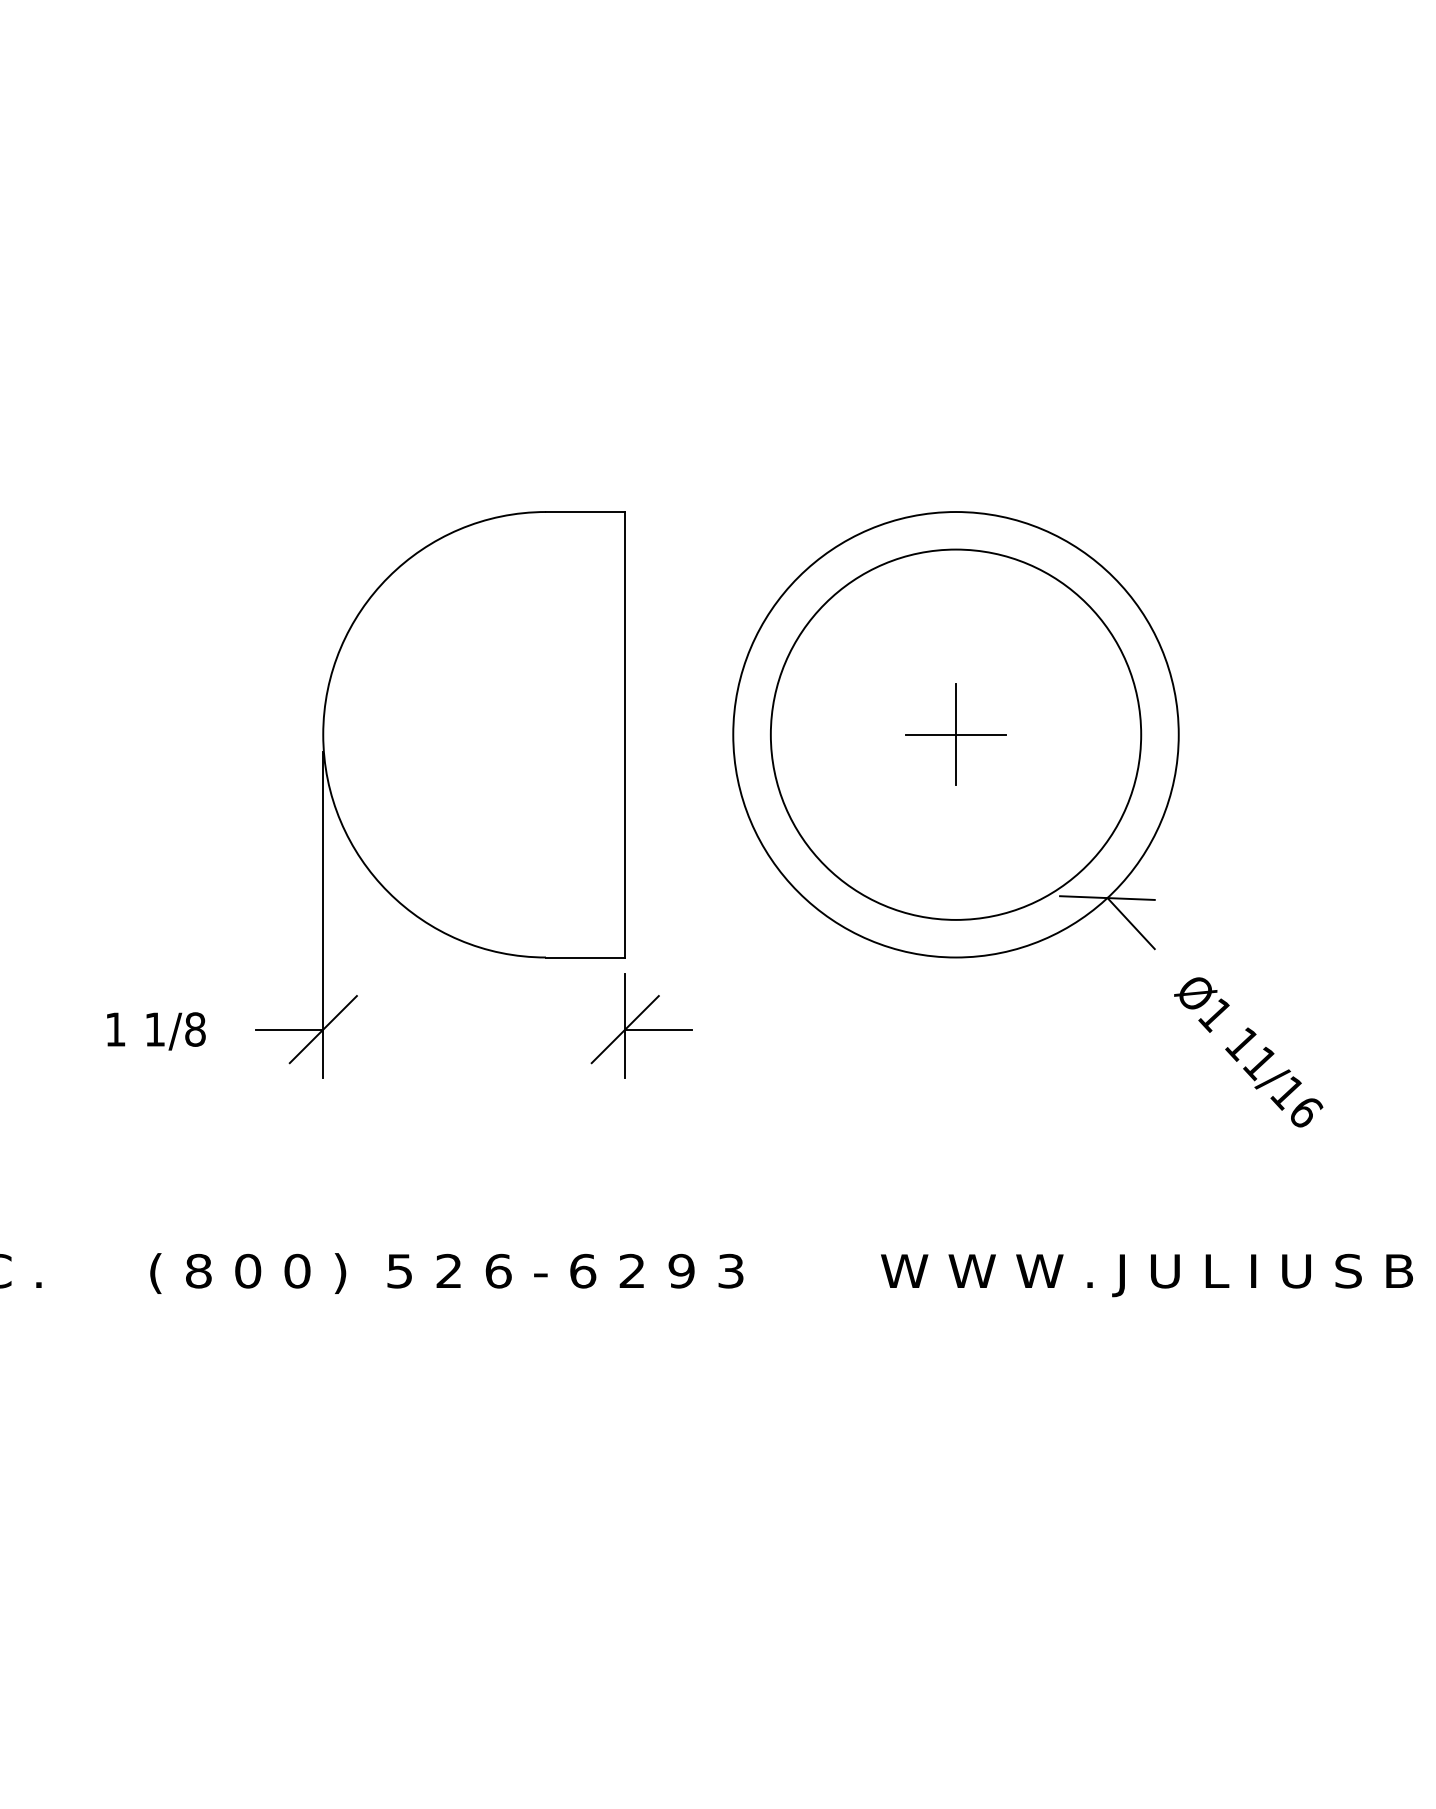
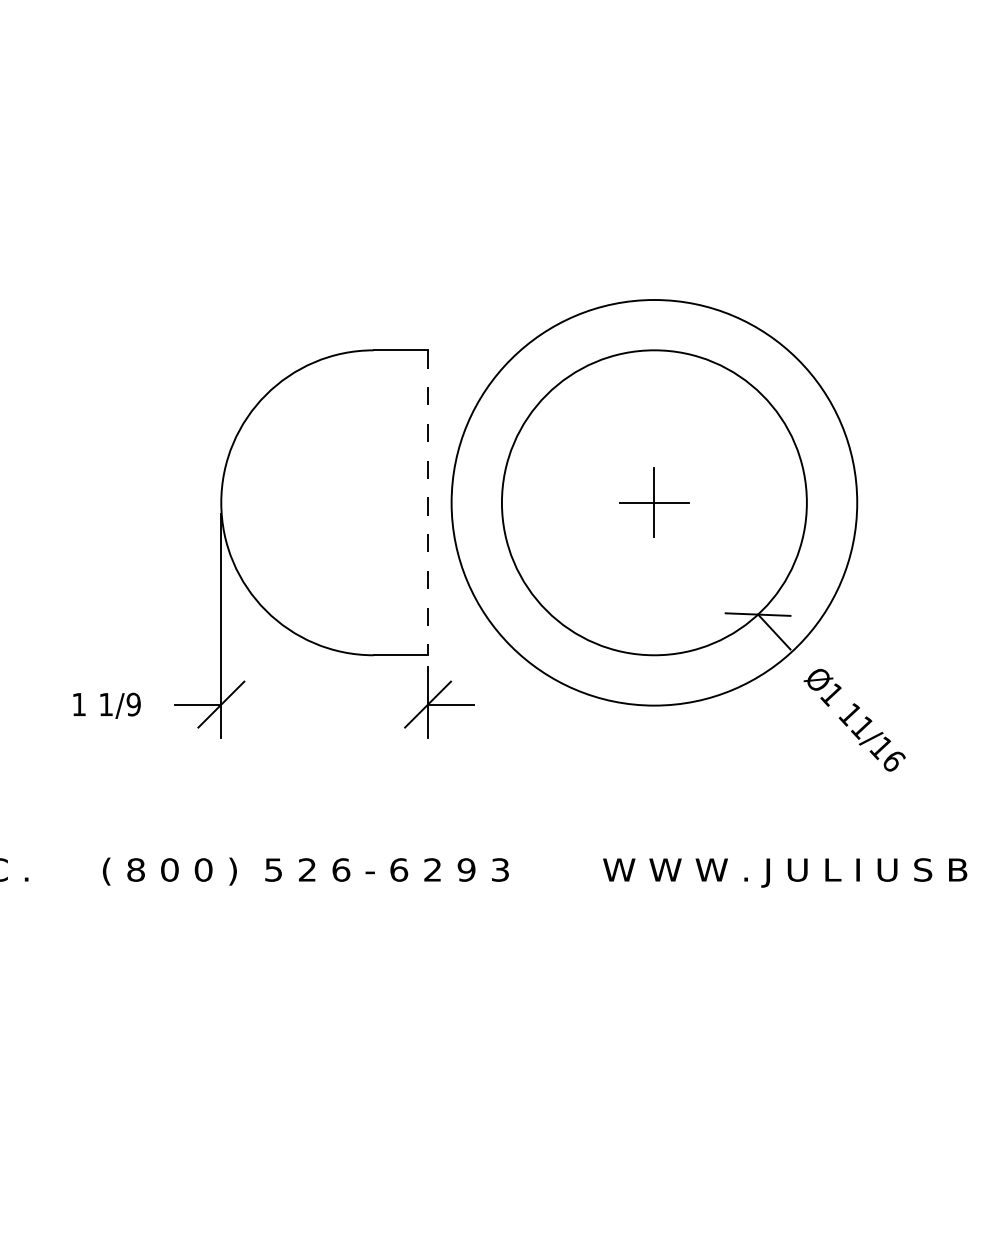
circle: (956, 734) -> (654, 502), size x1.6
line: (624, 735) -> (427, 503), solid -> dashed
text: (194, 1029) -> (133, 704), 1/8 -> 1/9

